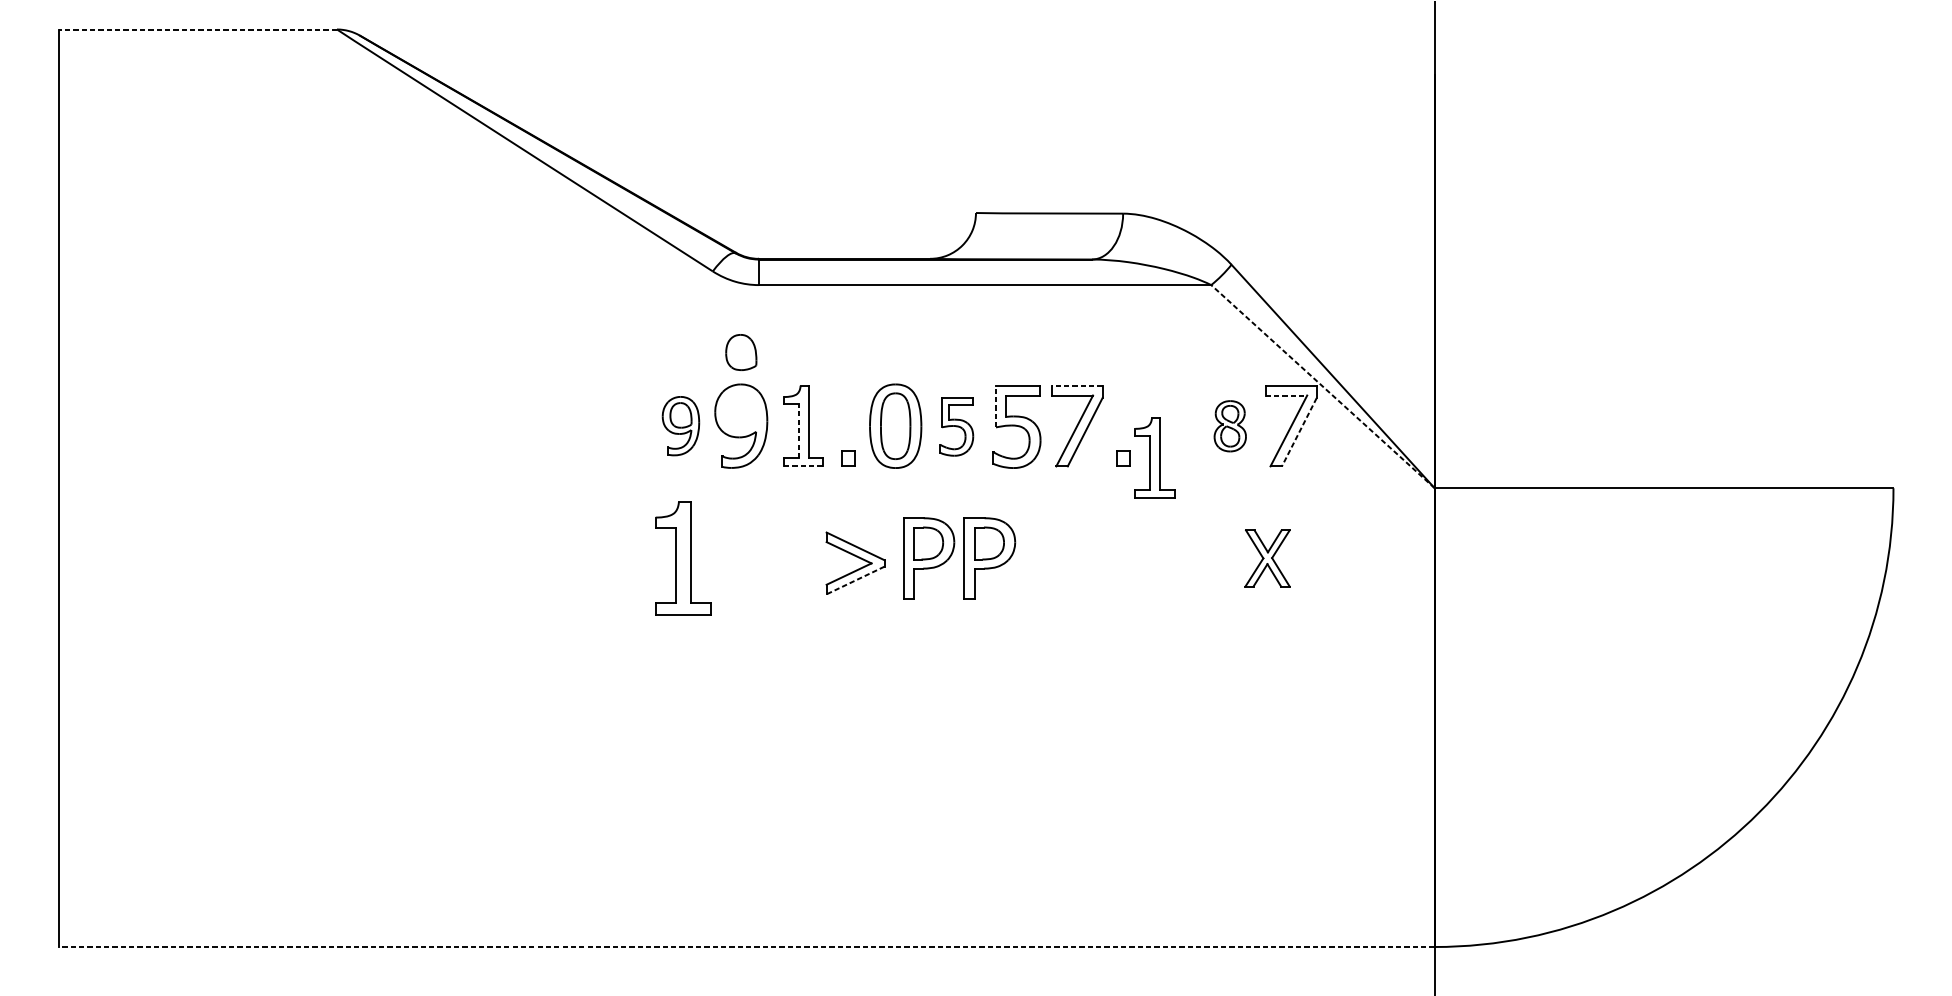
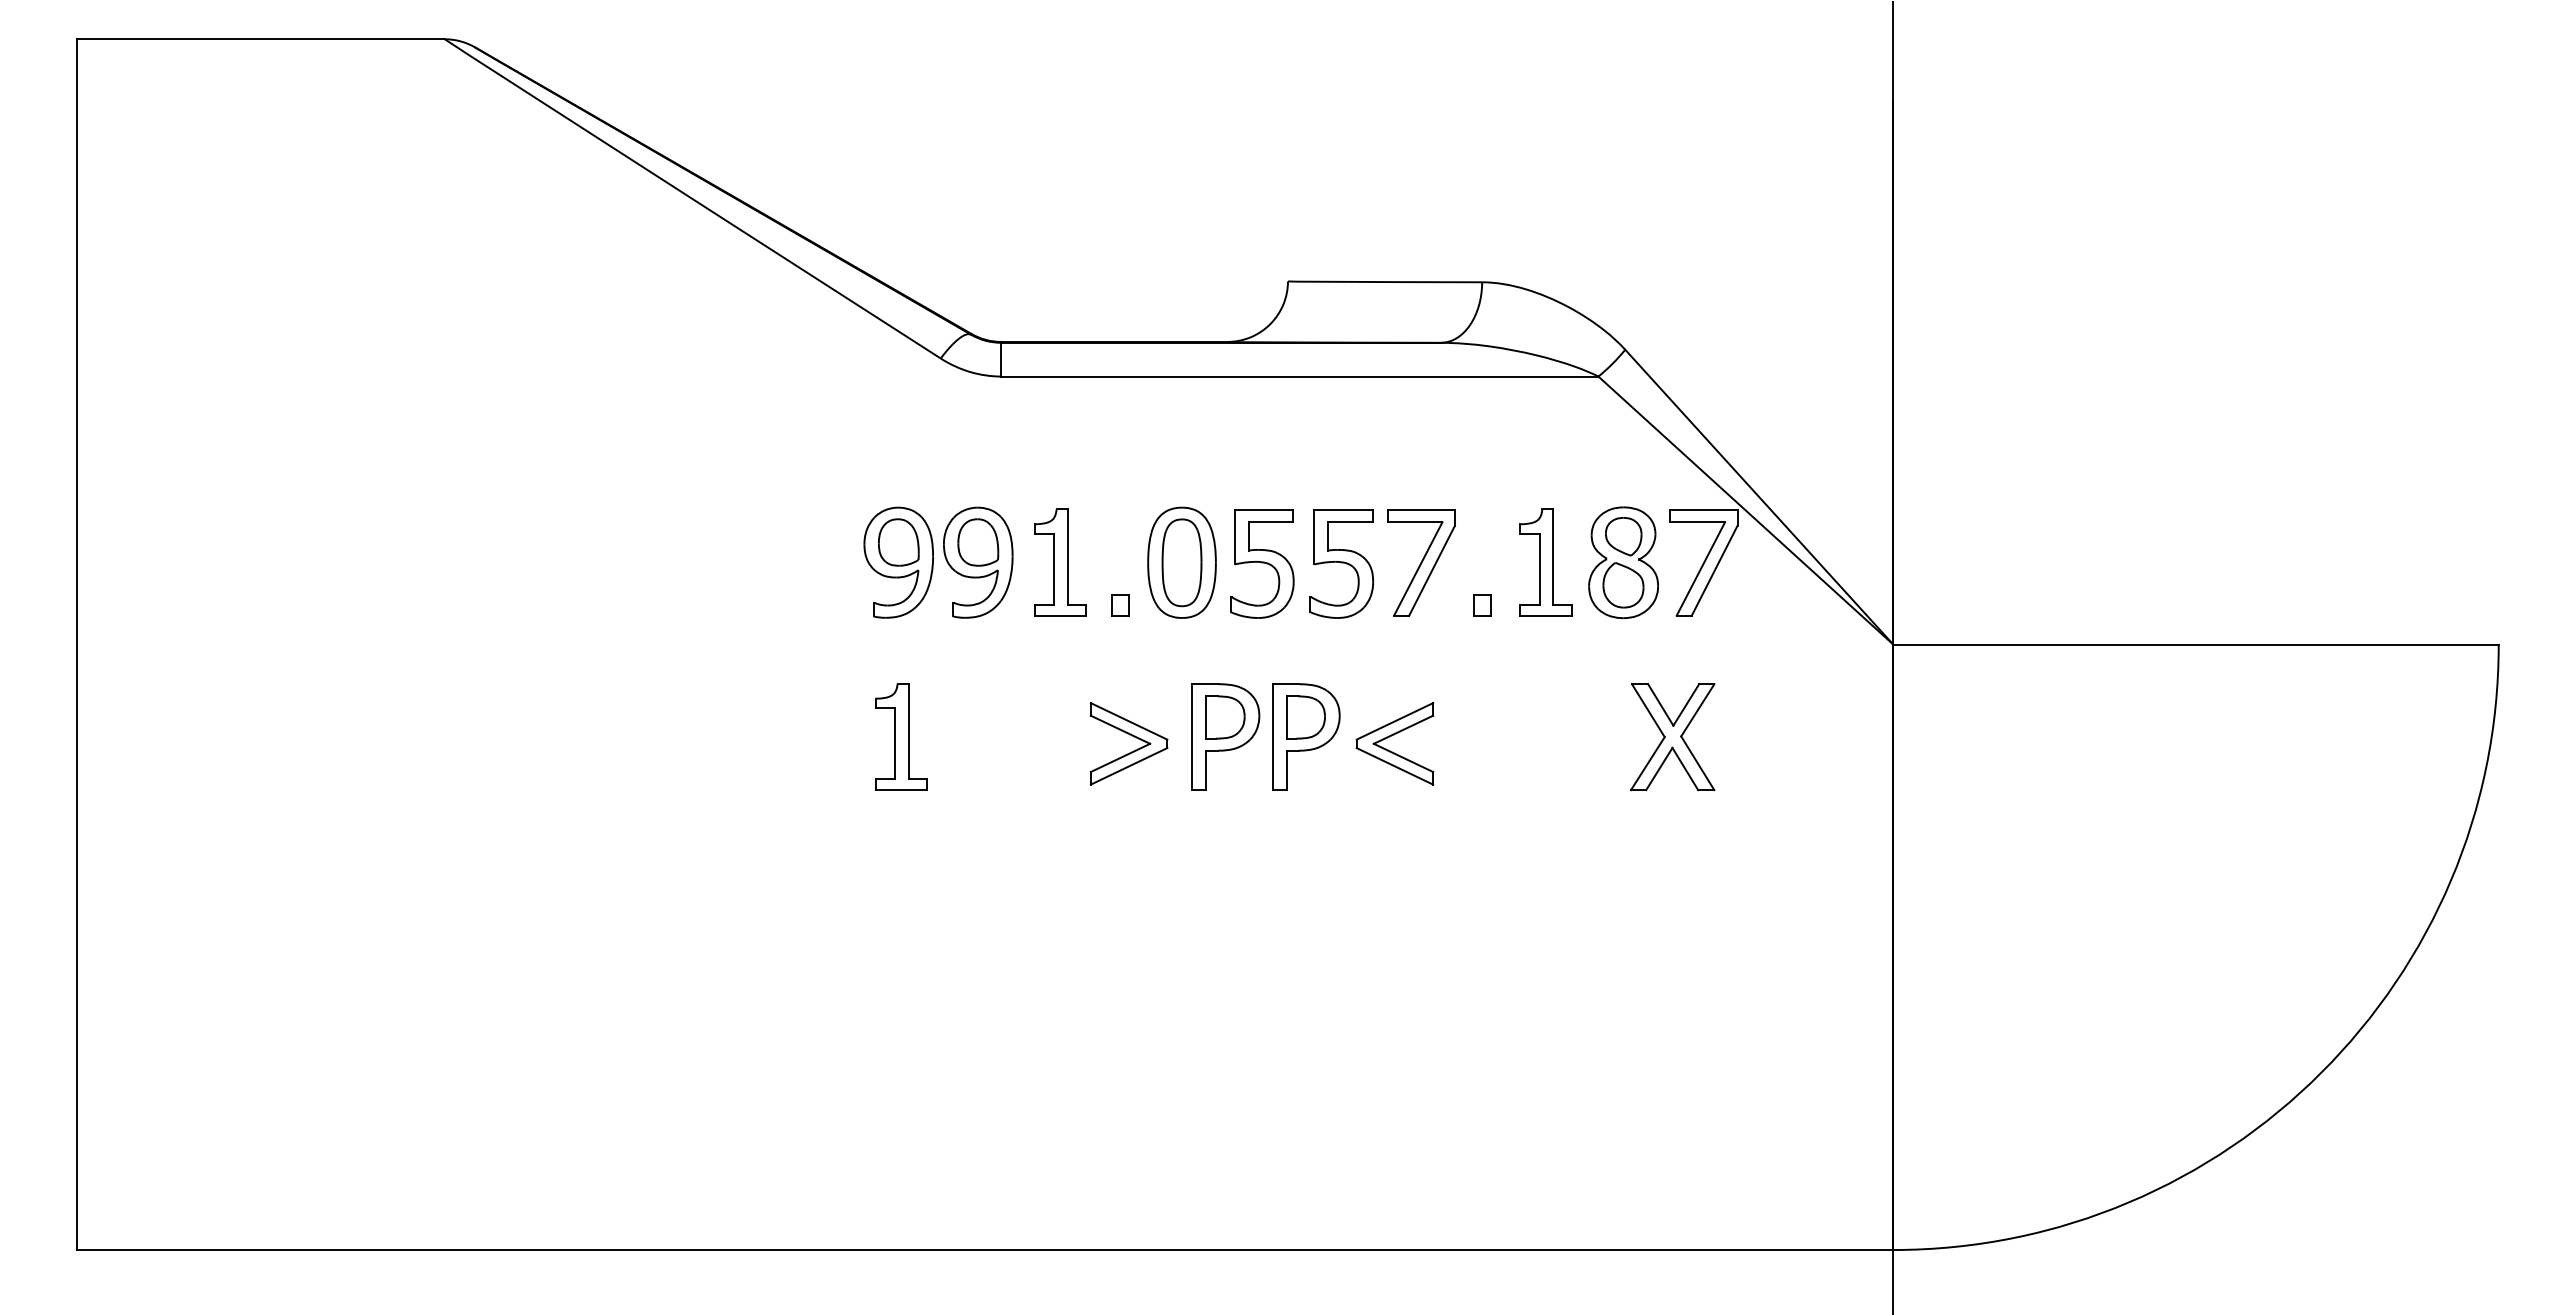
line: (198, 29) -> (261, 39), dashed -> solid
part: (741, 352) -> (978, 542), moved
line: (1077, 385) -> (1421, 509), dashed -> solid
line: (1322, 386) -> (1745, 510), dashed -> solid
line: (1287, 395) -> (1698, 522), dashed -> solid
line: (996, 406) -> (1314, 536), dashed -> solid
part: (680, 426) -> (898, 562), size x1.43
part: (956, 426) -> (1262, 563), size x1.43
part: (1230, 426) -> (1623, 562), size x1.67
line: (798, 430) -> (1053, 568), dashed -> solid
line: (1299, 432) -> (1714, 570), dashed -> solid
part: (1154, 457) -> (1545, 562), moved
line: (803, 466) -> (1060, 615), dashed -> solid
part: (683, 557) -> (901, 736), size x0.71
part: (1054, 557) -> (1391, 736), added
part: (1267, 558) -> (1672, 737), size x1.43
line: (855, 580) -> (1128, 766), dashed -> solid
line: (746, 947) -> (984, 1250), dashed -> solid

